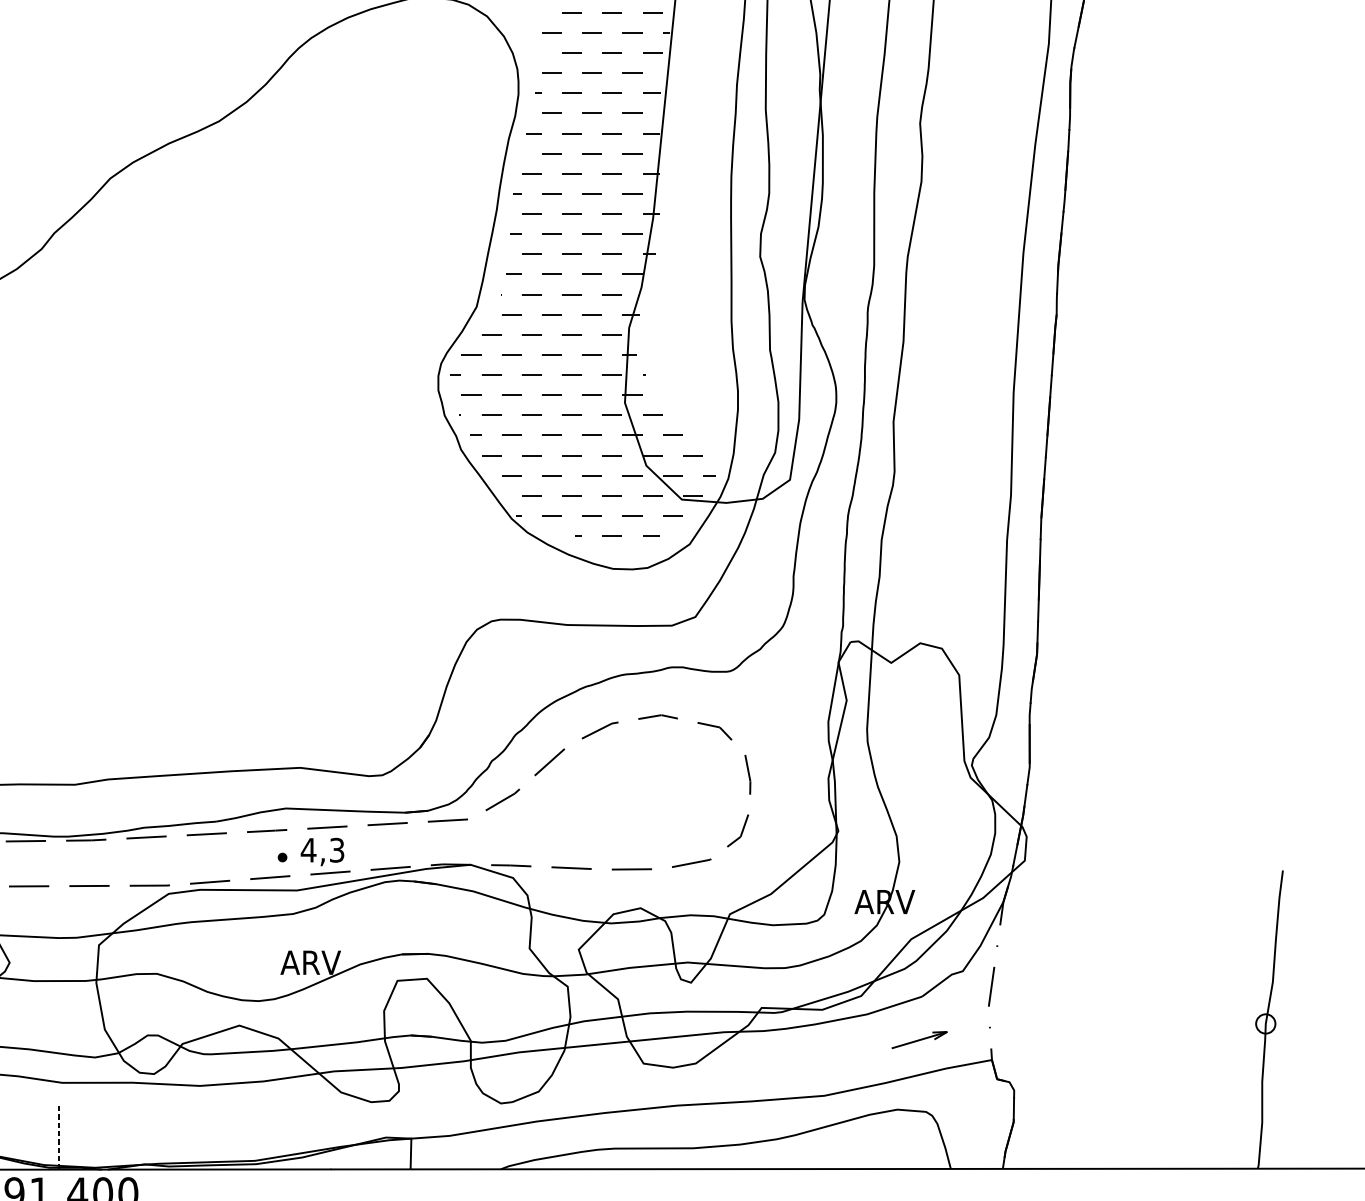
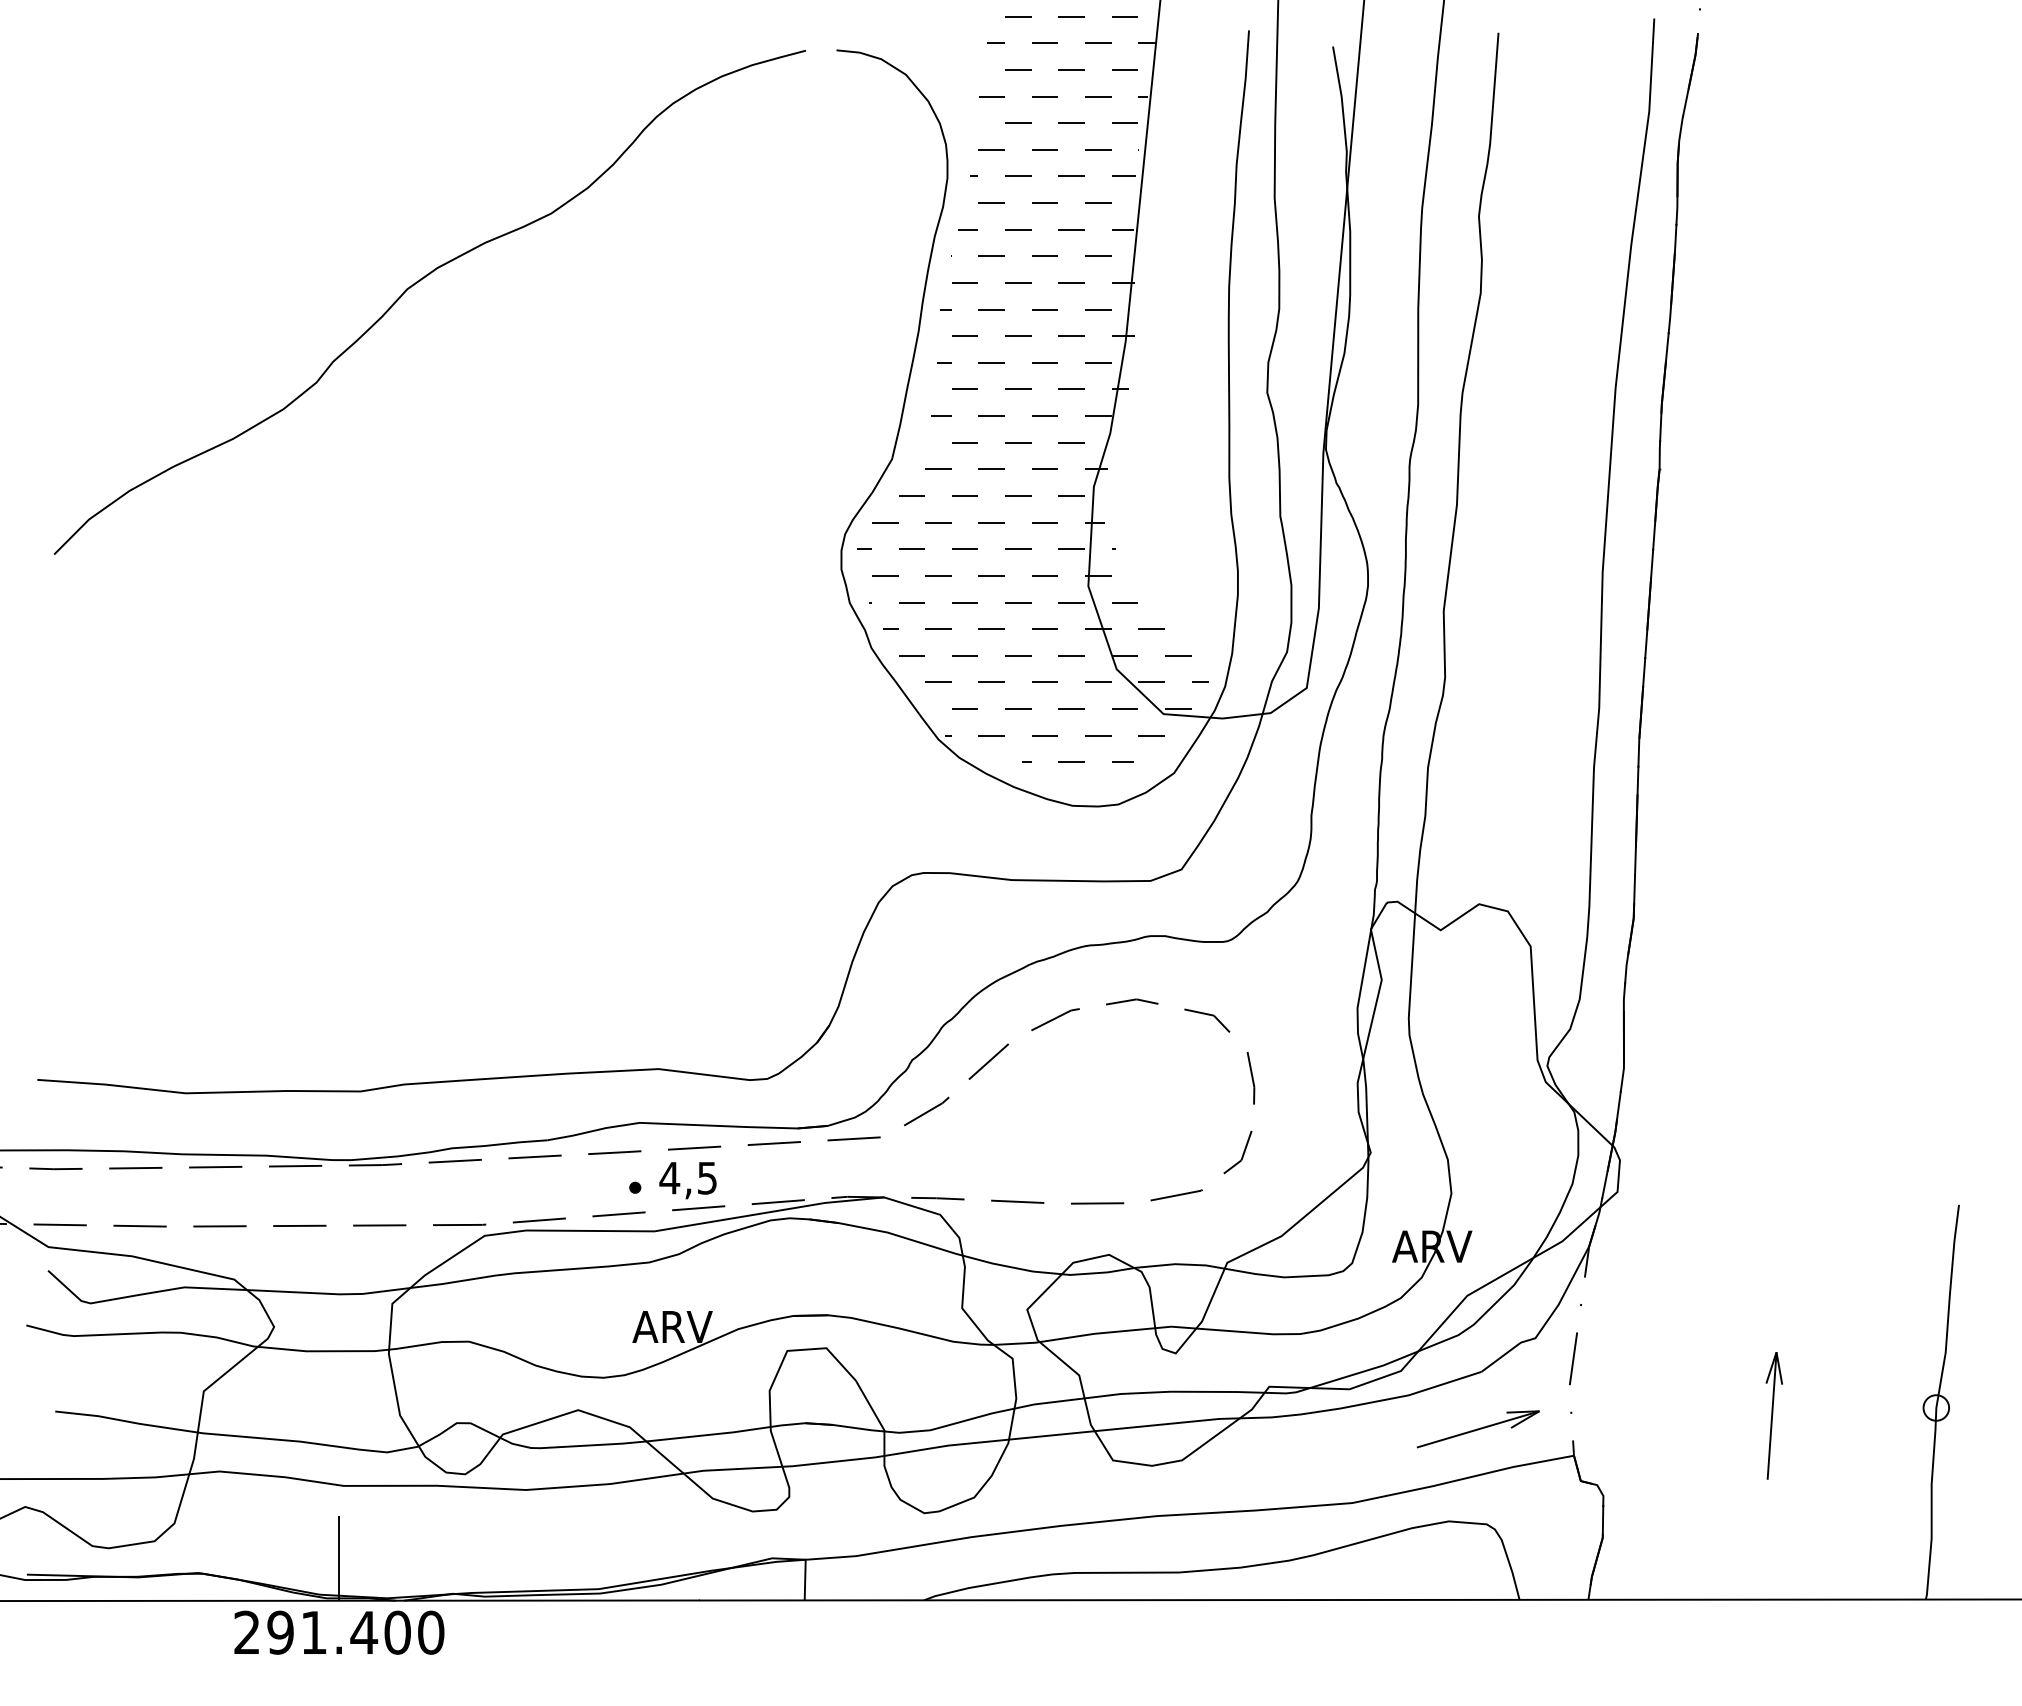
text: (337, 849) -> (707, 1177), 4,3 -> 4,5
part: (1142, 1029) -> (1773, 1415), added
part: (919, 1040) -> (1477, 1429), size x1.67
line: (59, 1137) -> (339, 1558), dashed -> solid

